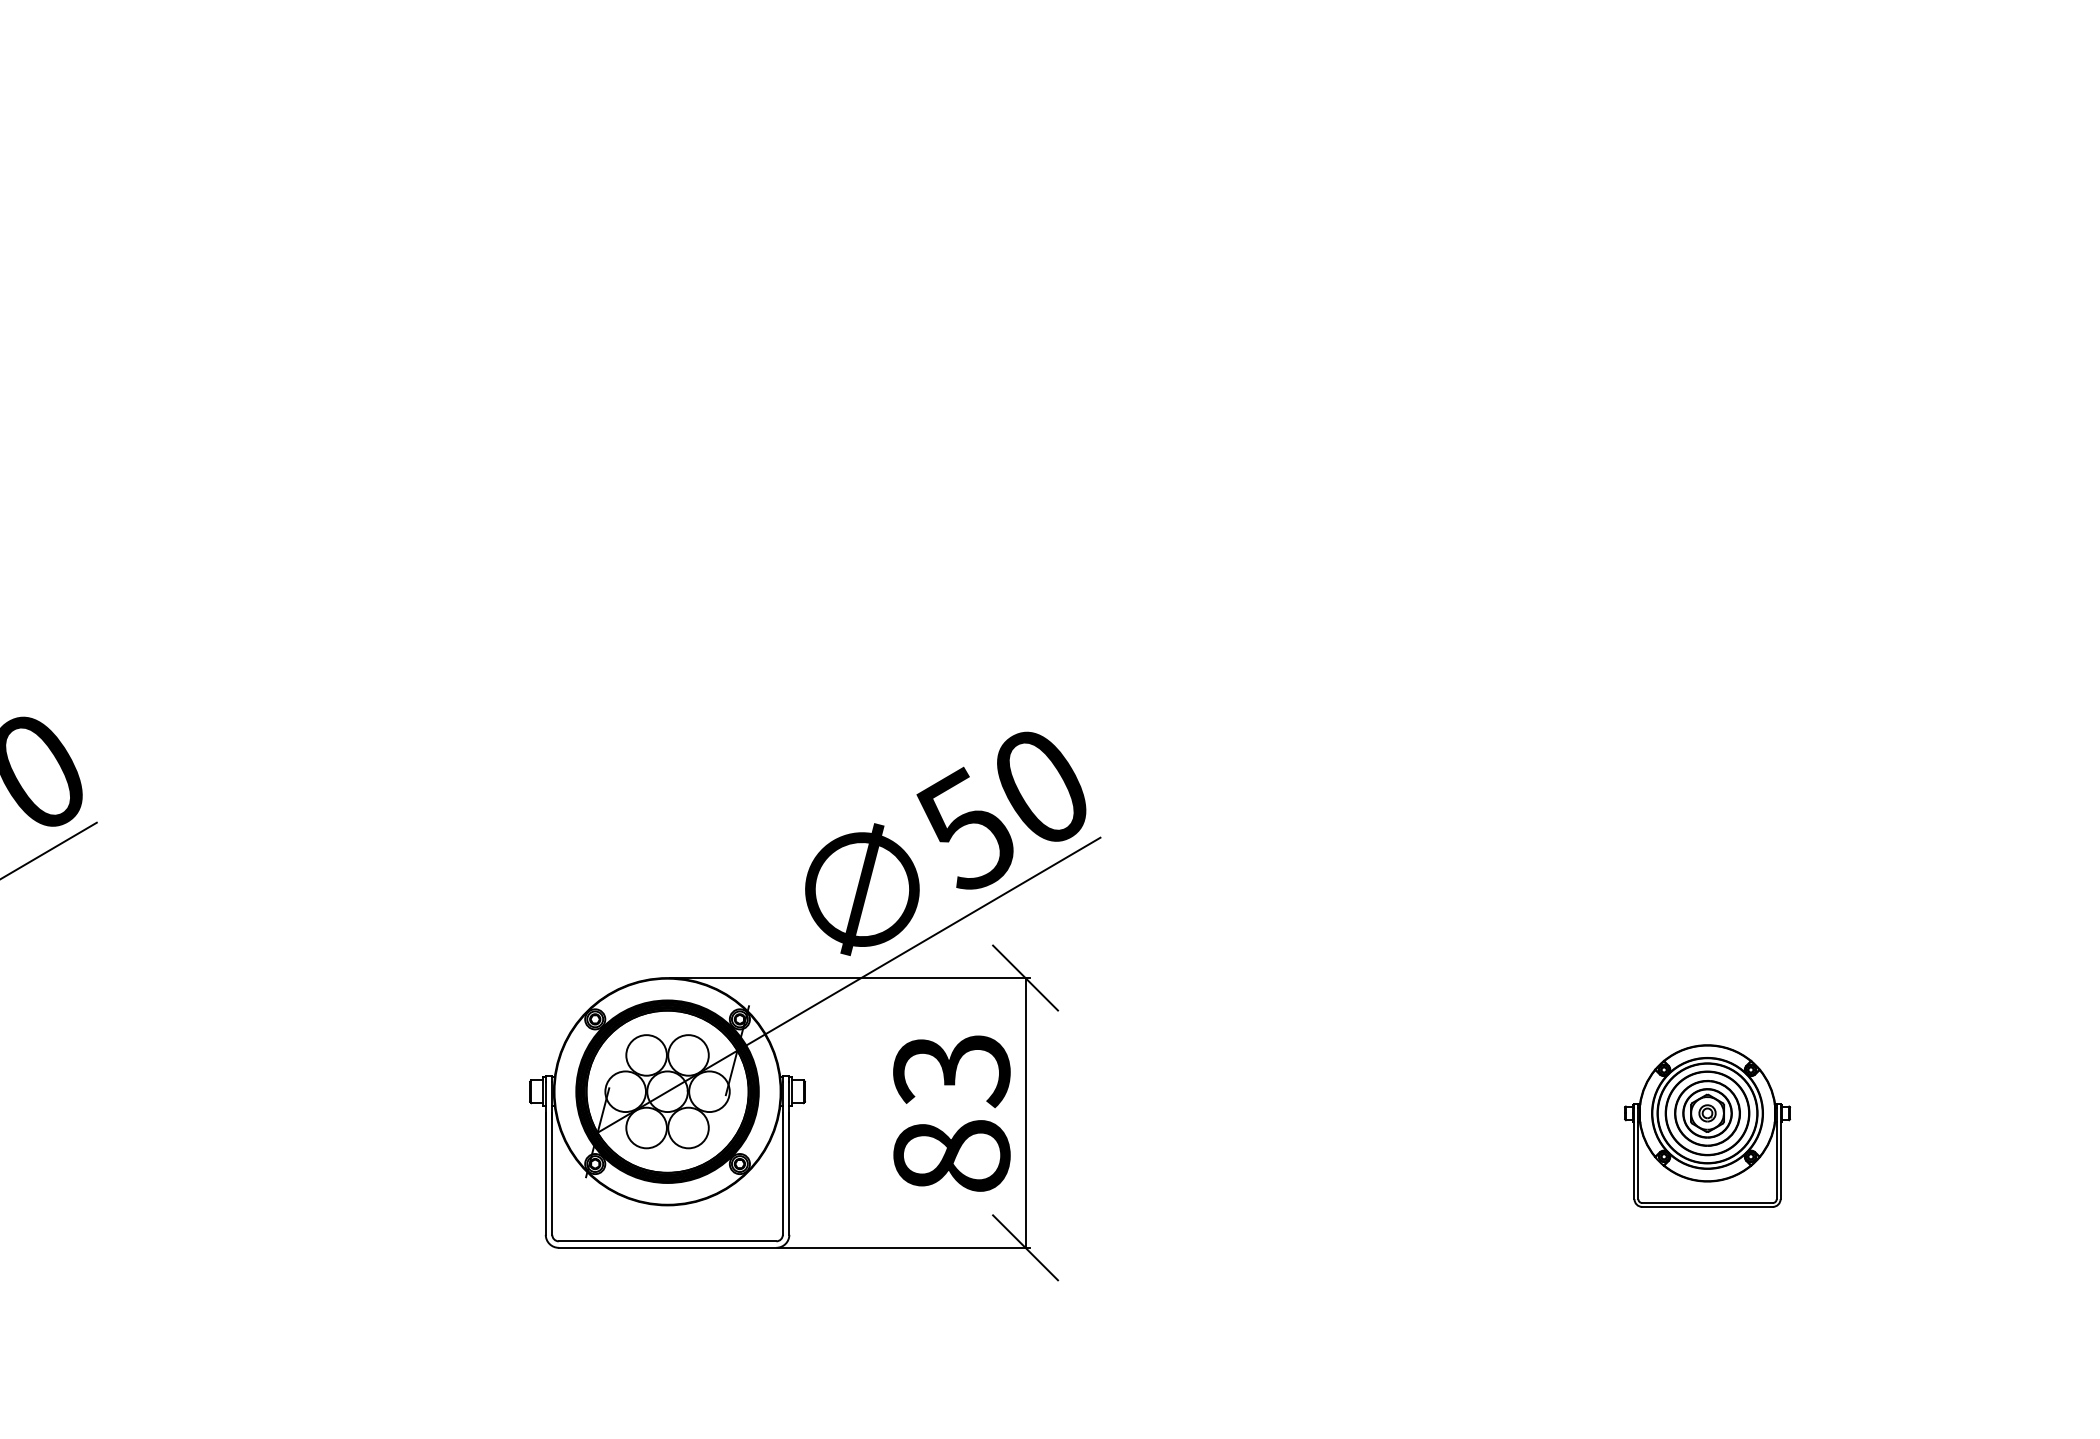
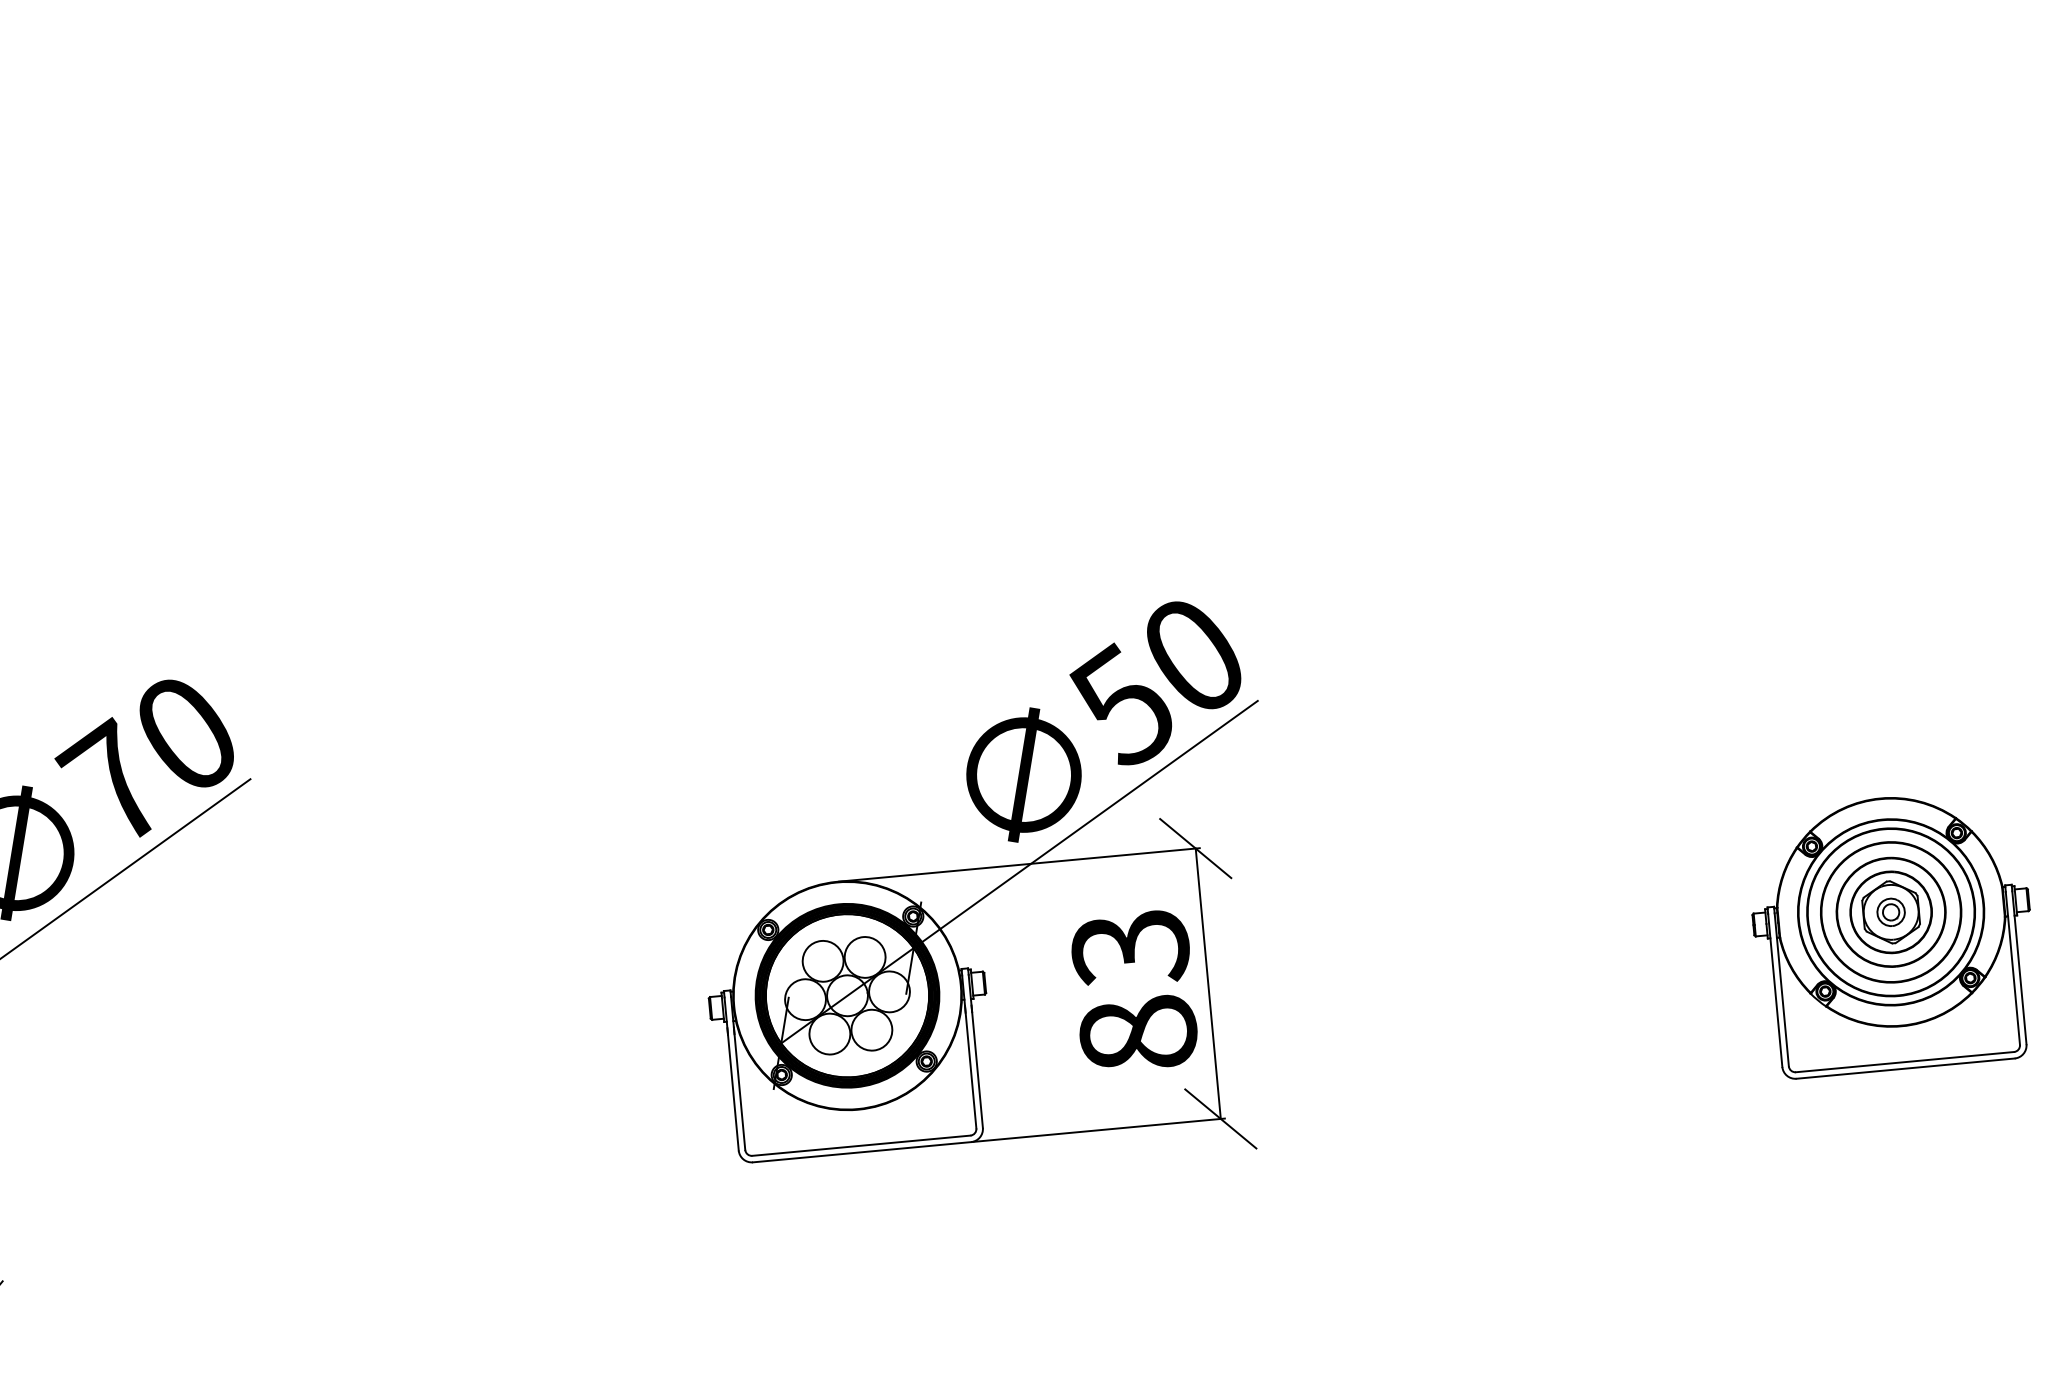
part: (1707, 1125) -> (1892, 932), size x1.67

